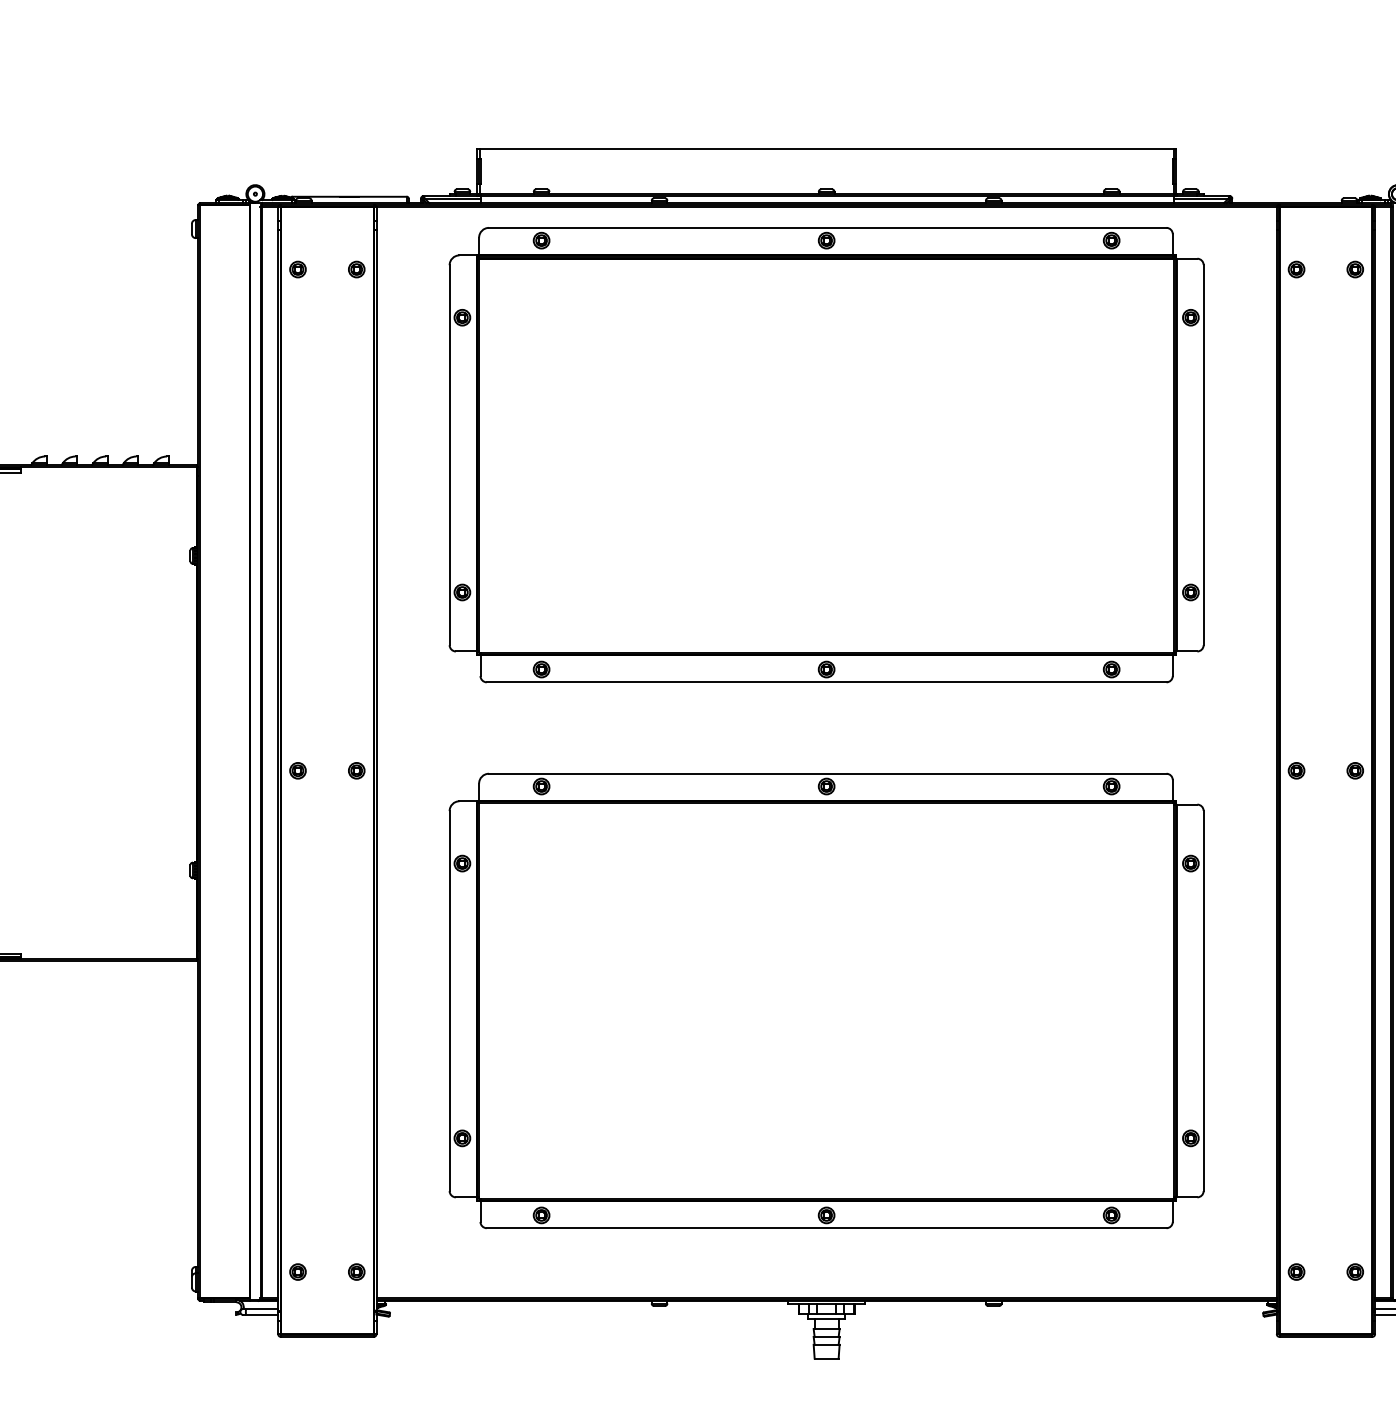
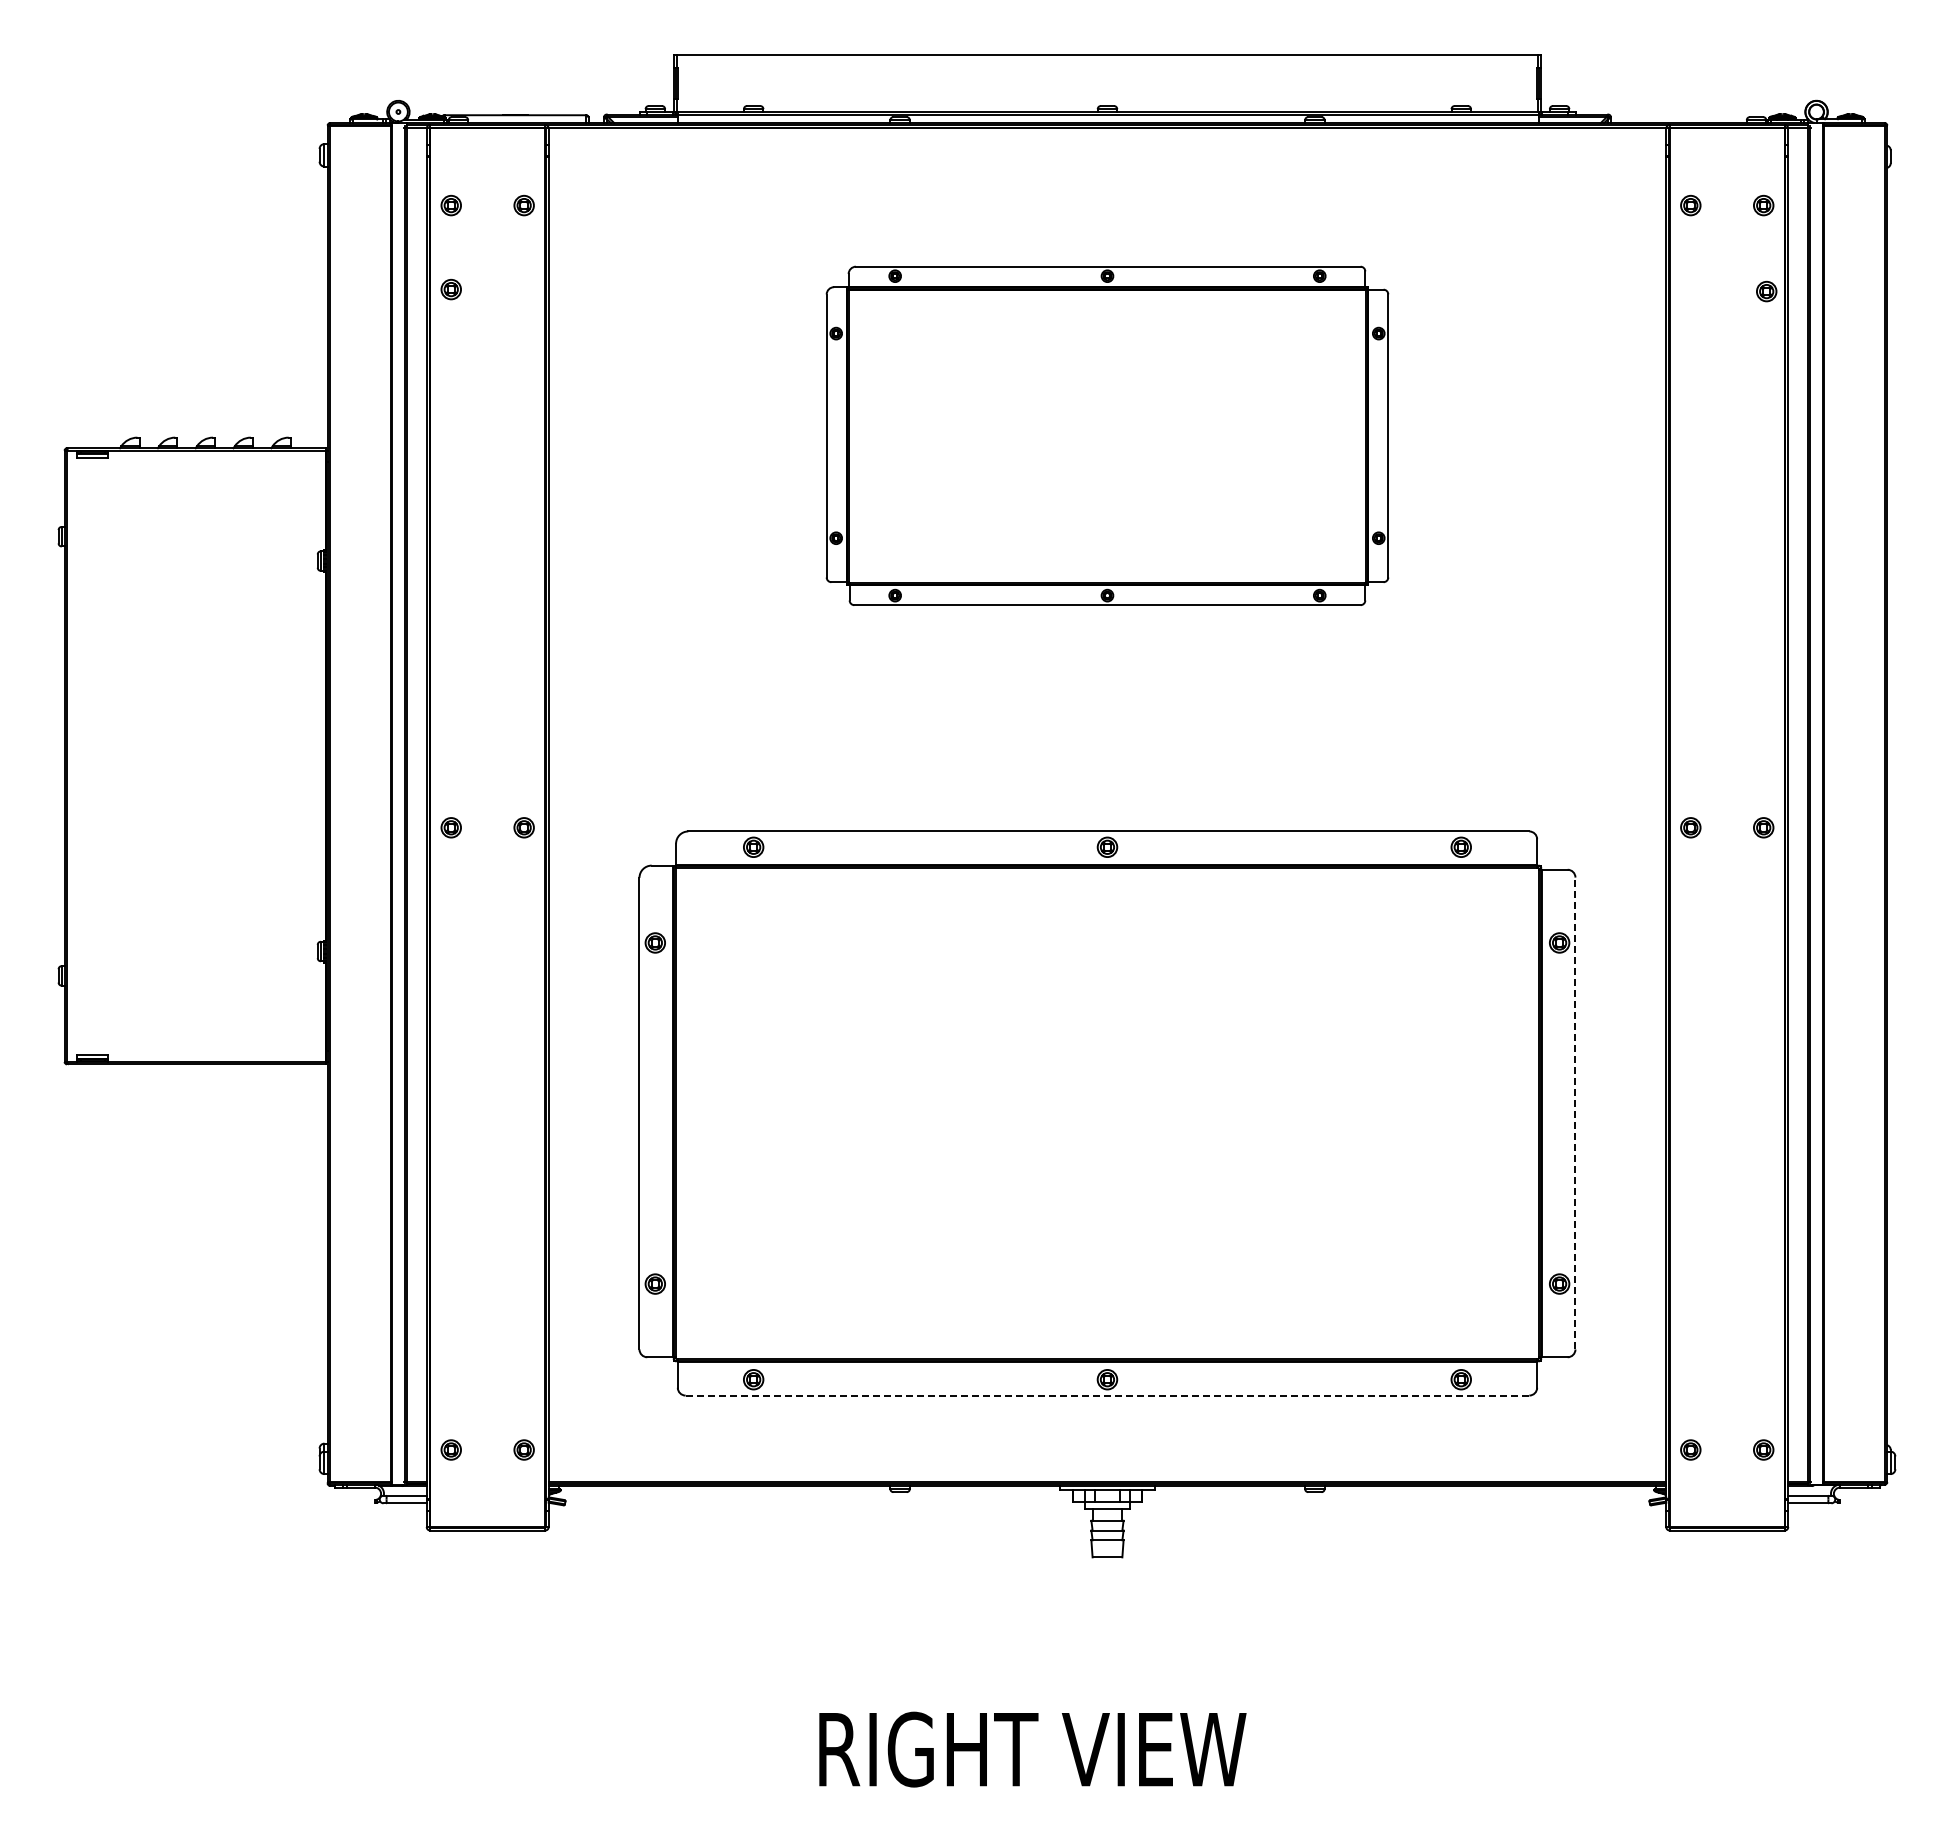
part: (297, 337) -> (450, 289), added
part: (1357, 338) -> (1766, 291), added
part: (826, 454) -> (1107, 435), size x0.6
line: (1203, 1000) -> (1575, 1113), solid -> dashed
line: (826, 1228) -> (1107, 1395), solid -> dashed

